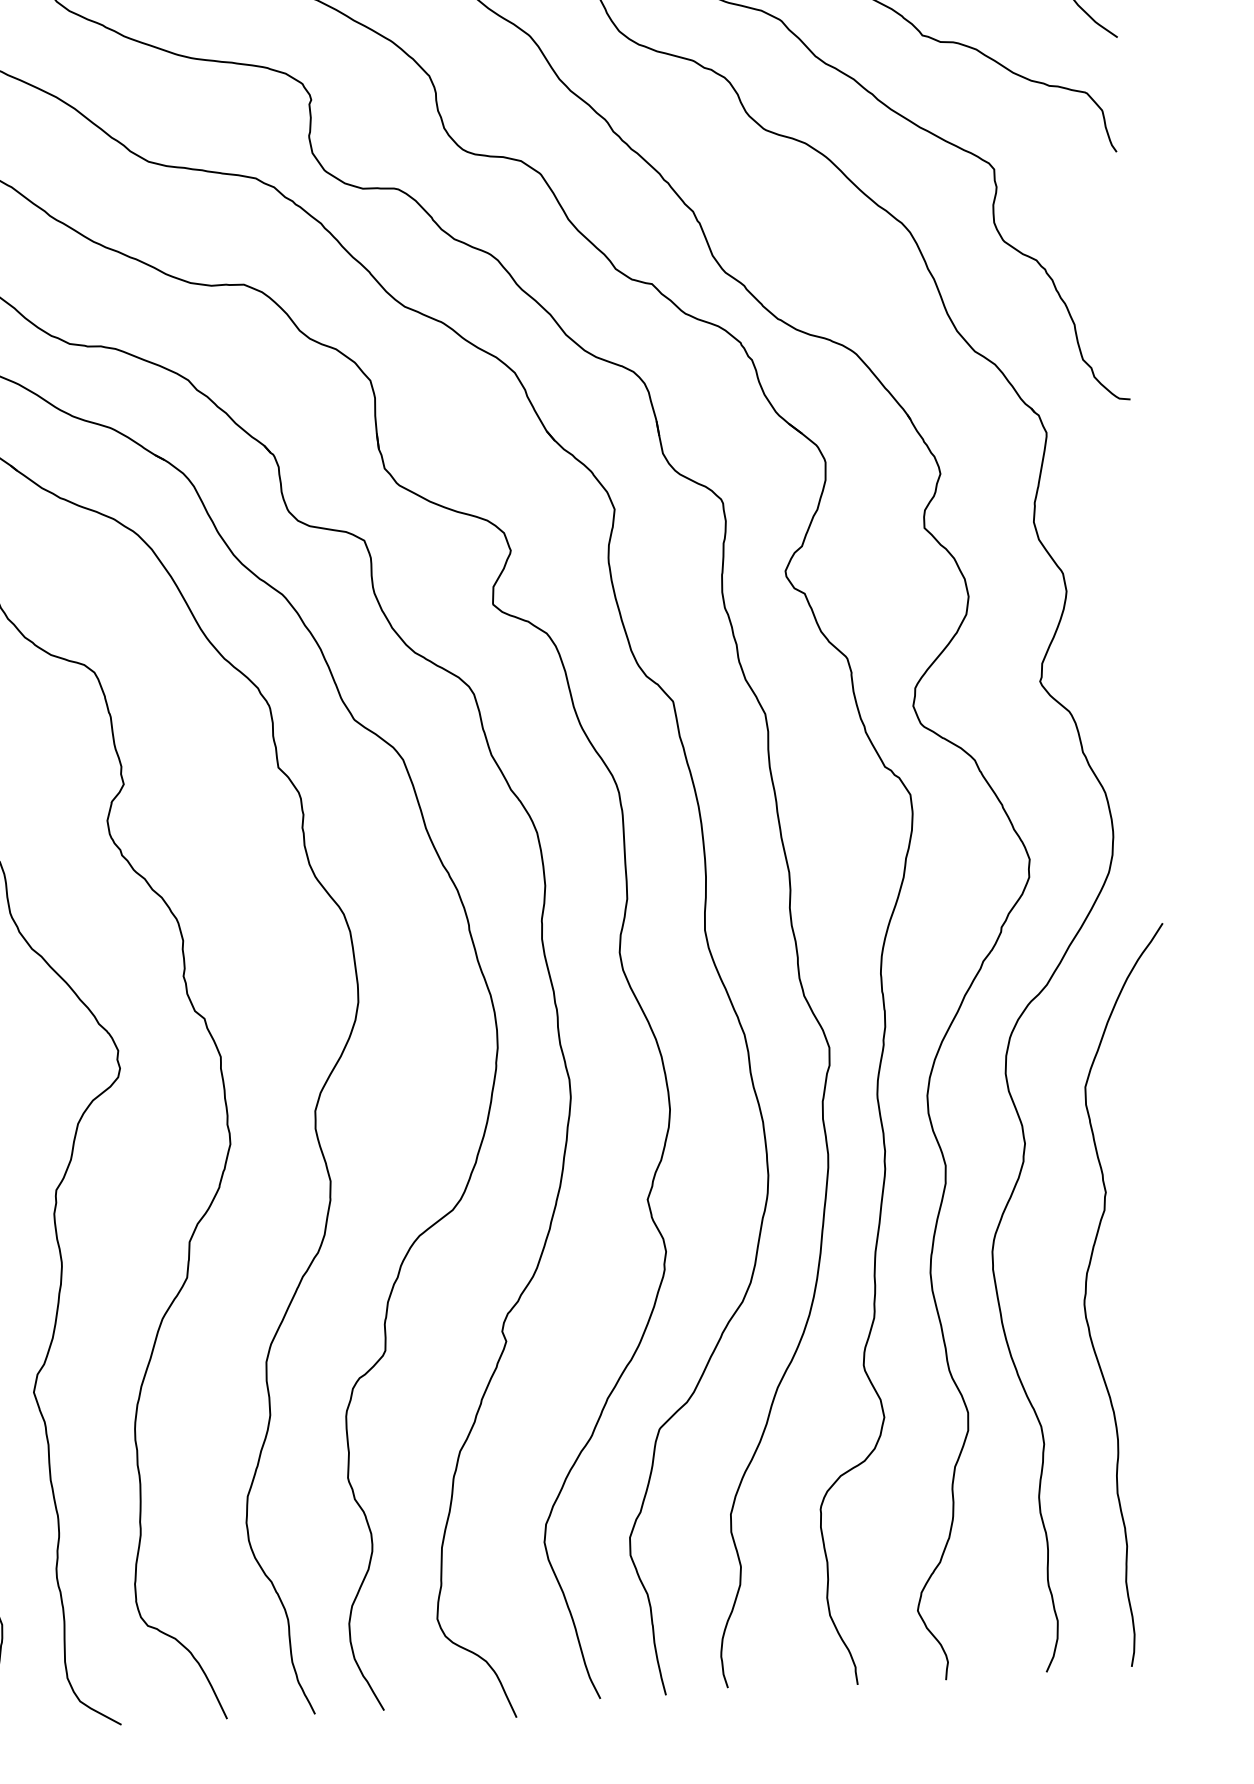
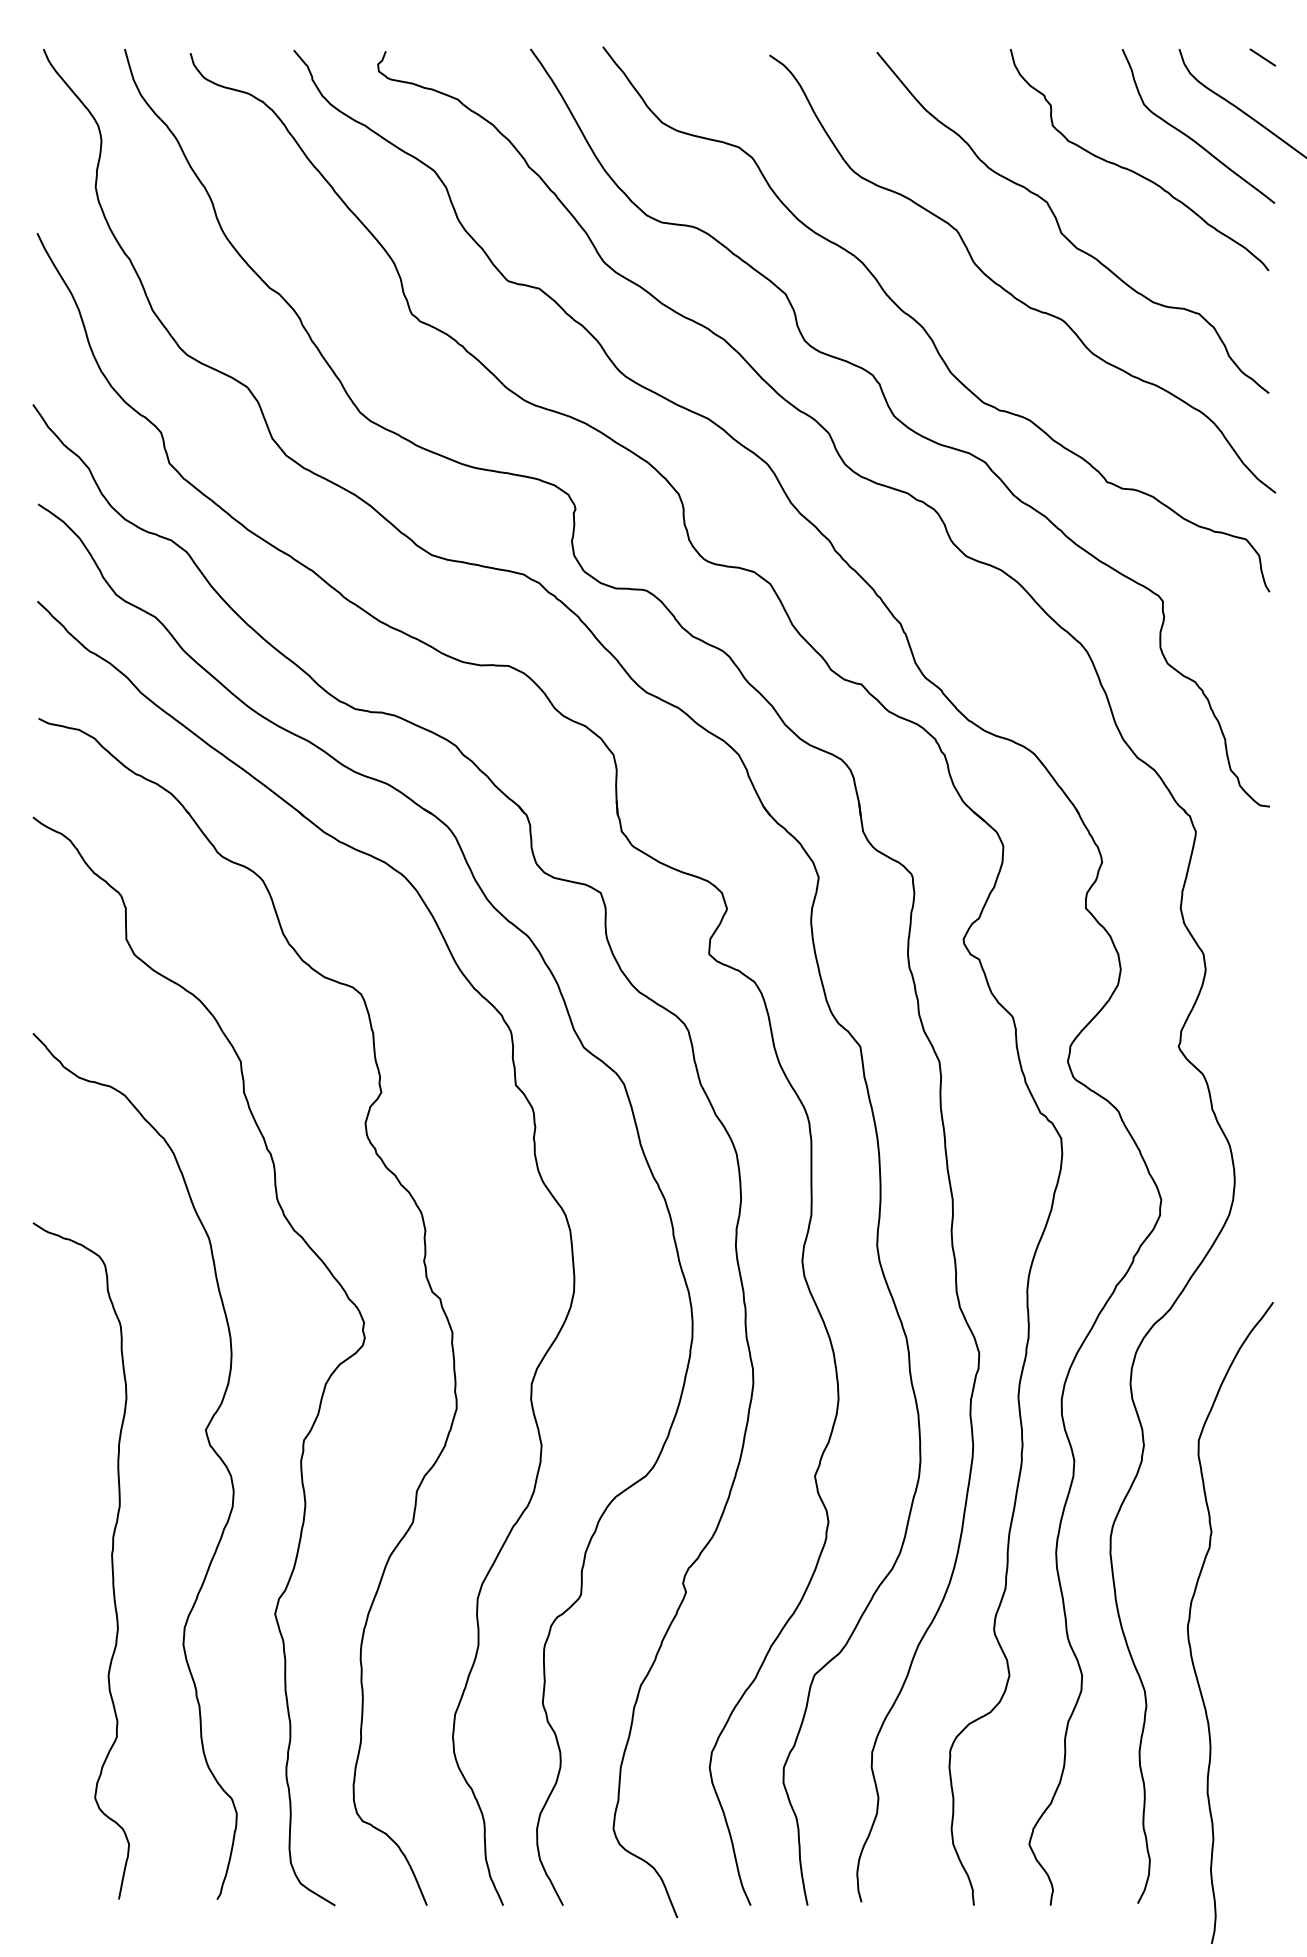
curve: (1087, 1294) -> (1190, 1619), moved

